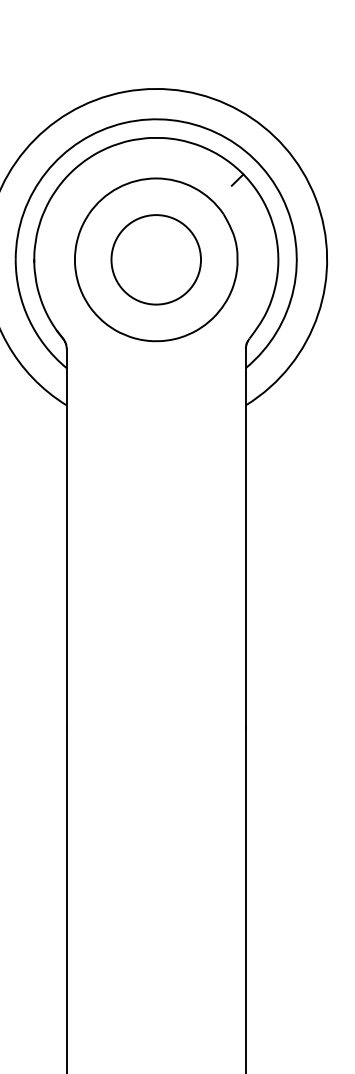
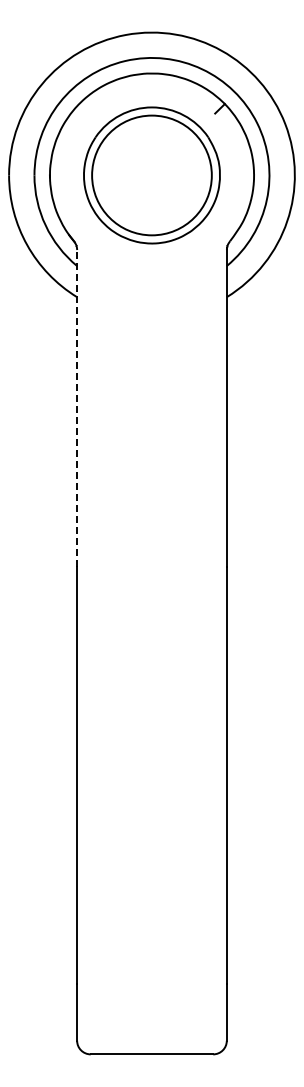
circle: (155, 259) -> (151, 175), size x1.6
line: (67, 537) -> (77, 407), solid -> dashed

